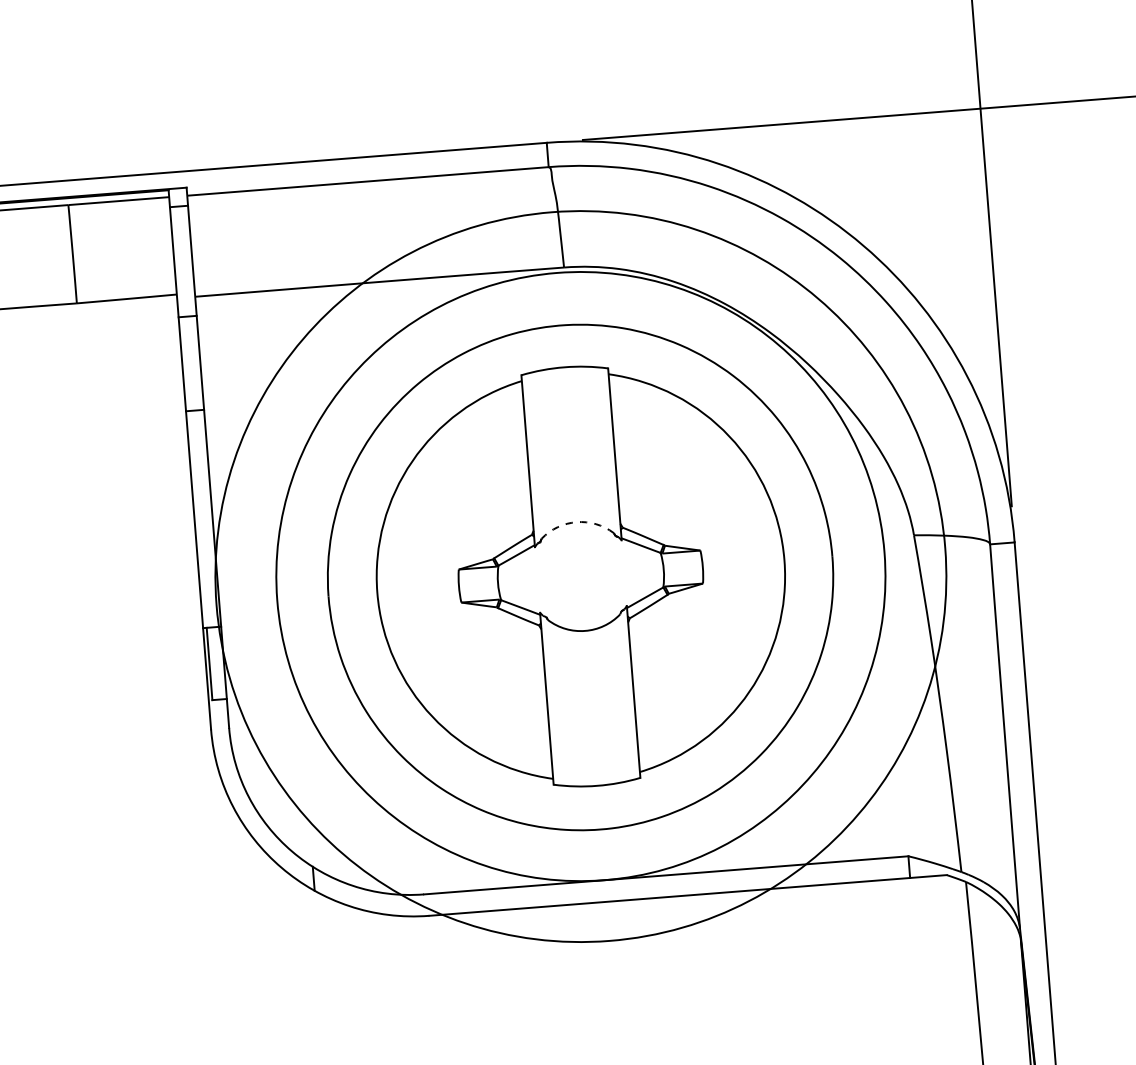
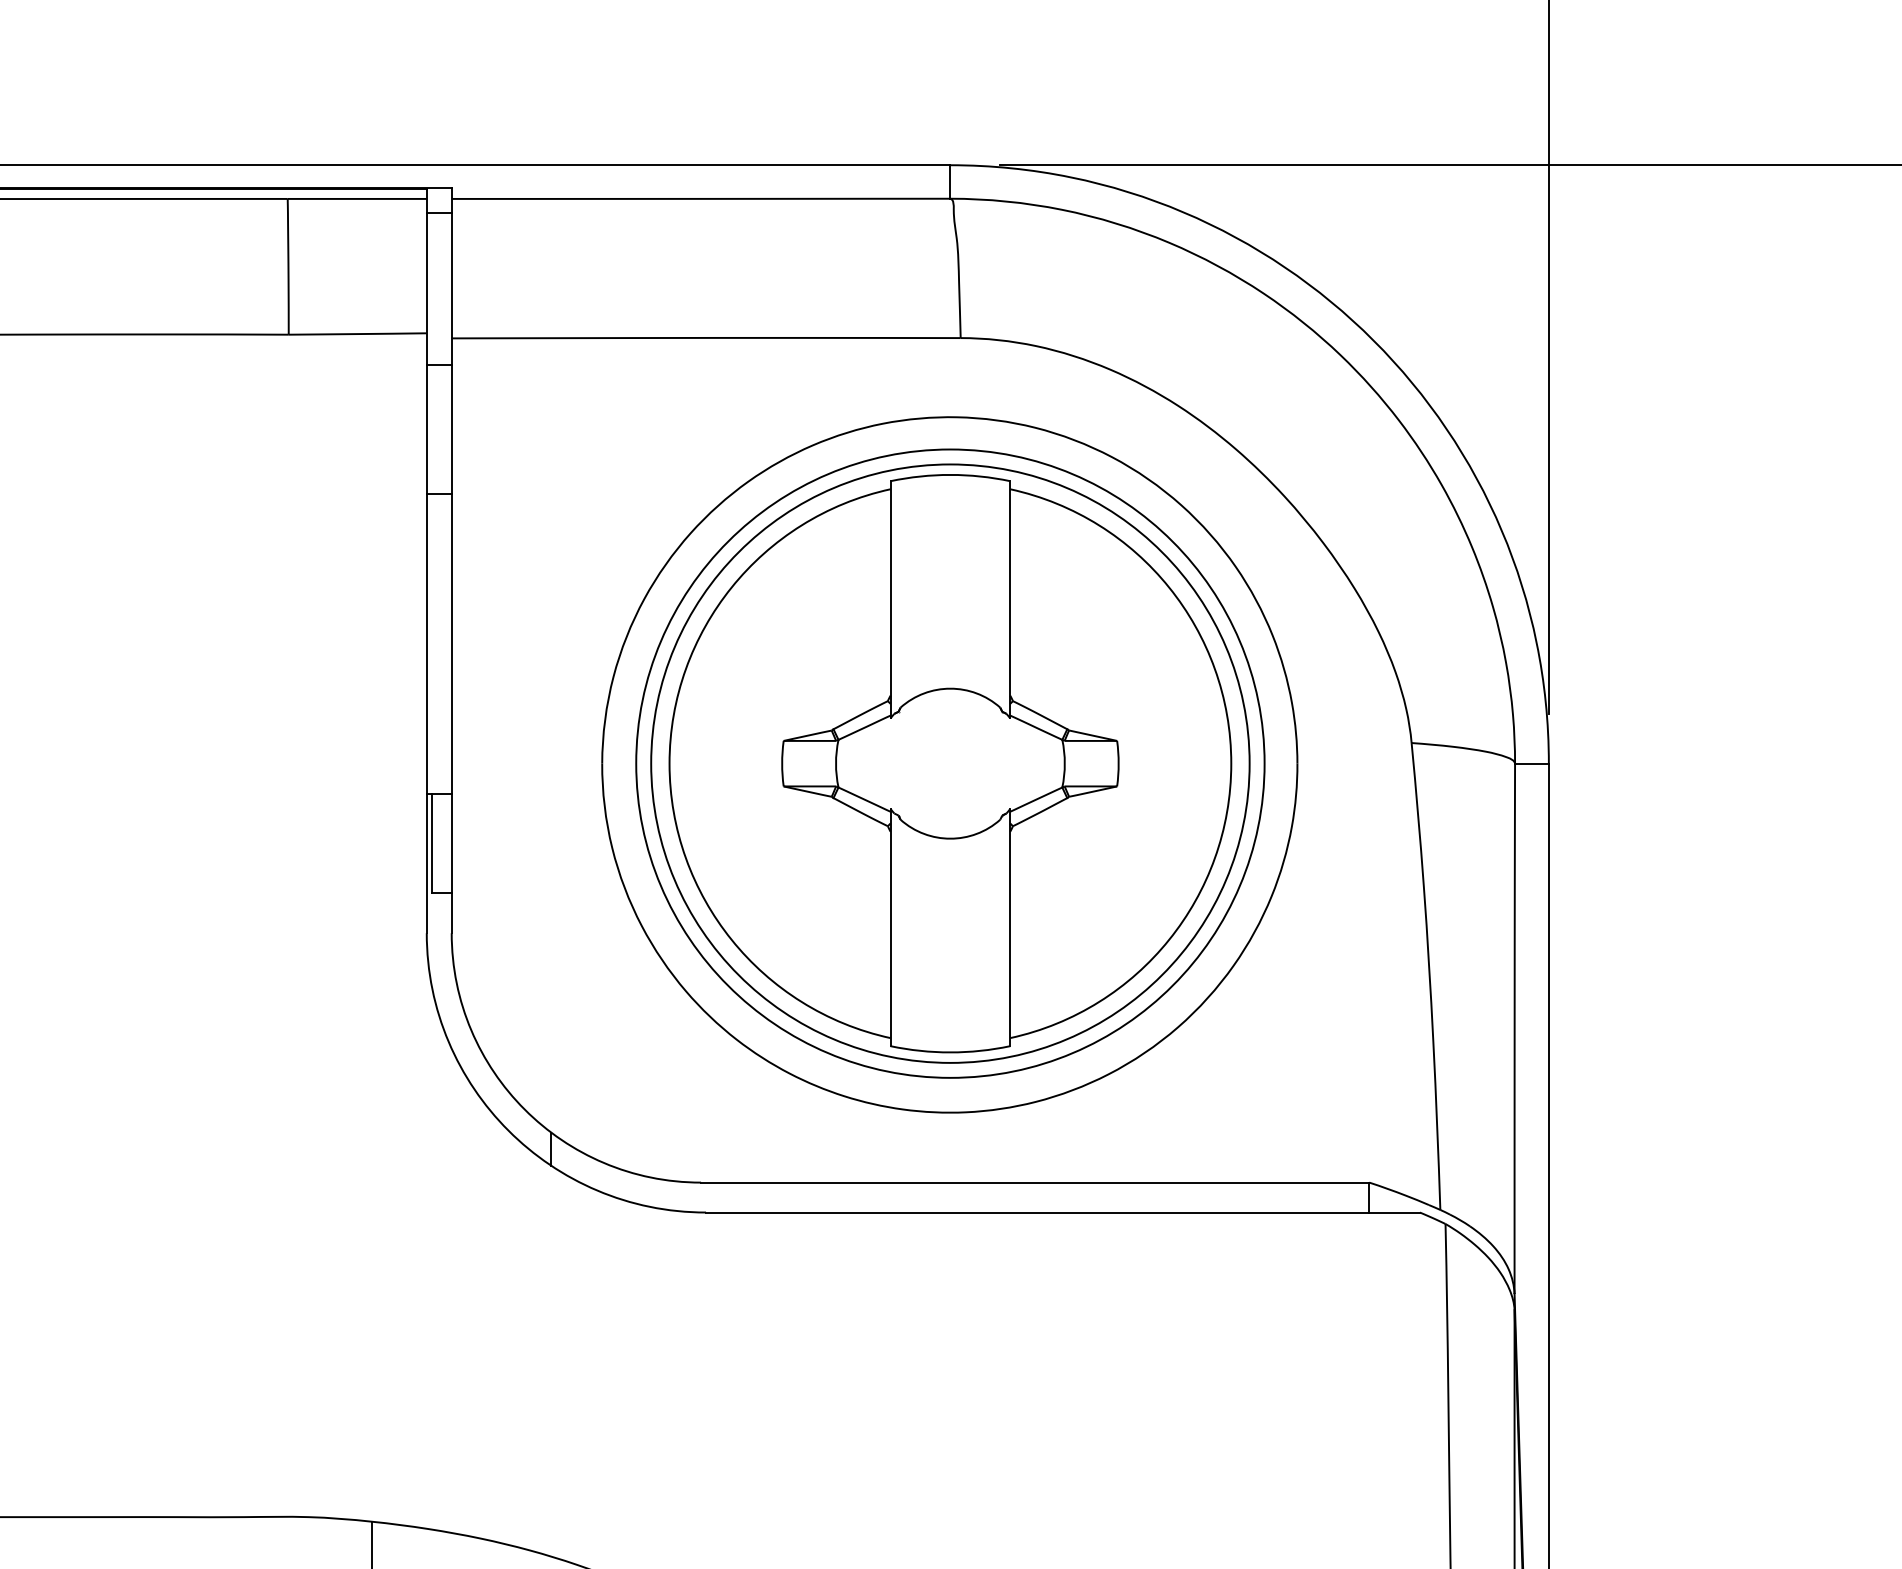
arc: (576, 522) -> (950, 688), dashed -> solid
circle: (580, 576) -> (950, 763), size x0.62
circle: (580, 576) -> (950, 763), size x0.71

